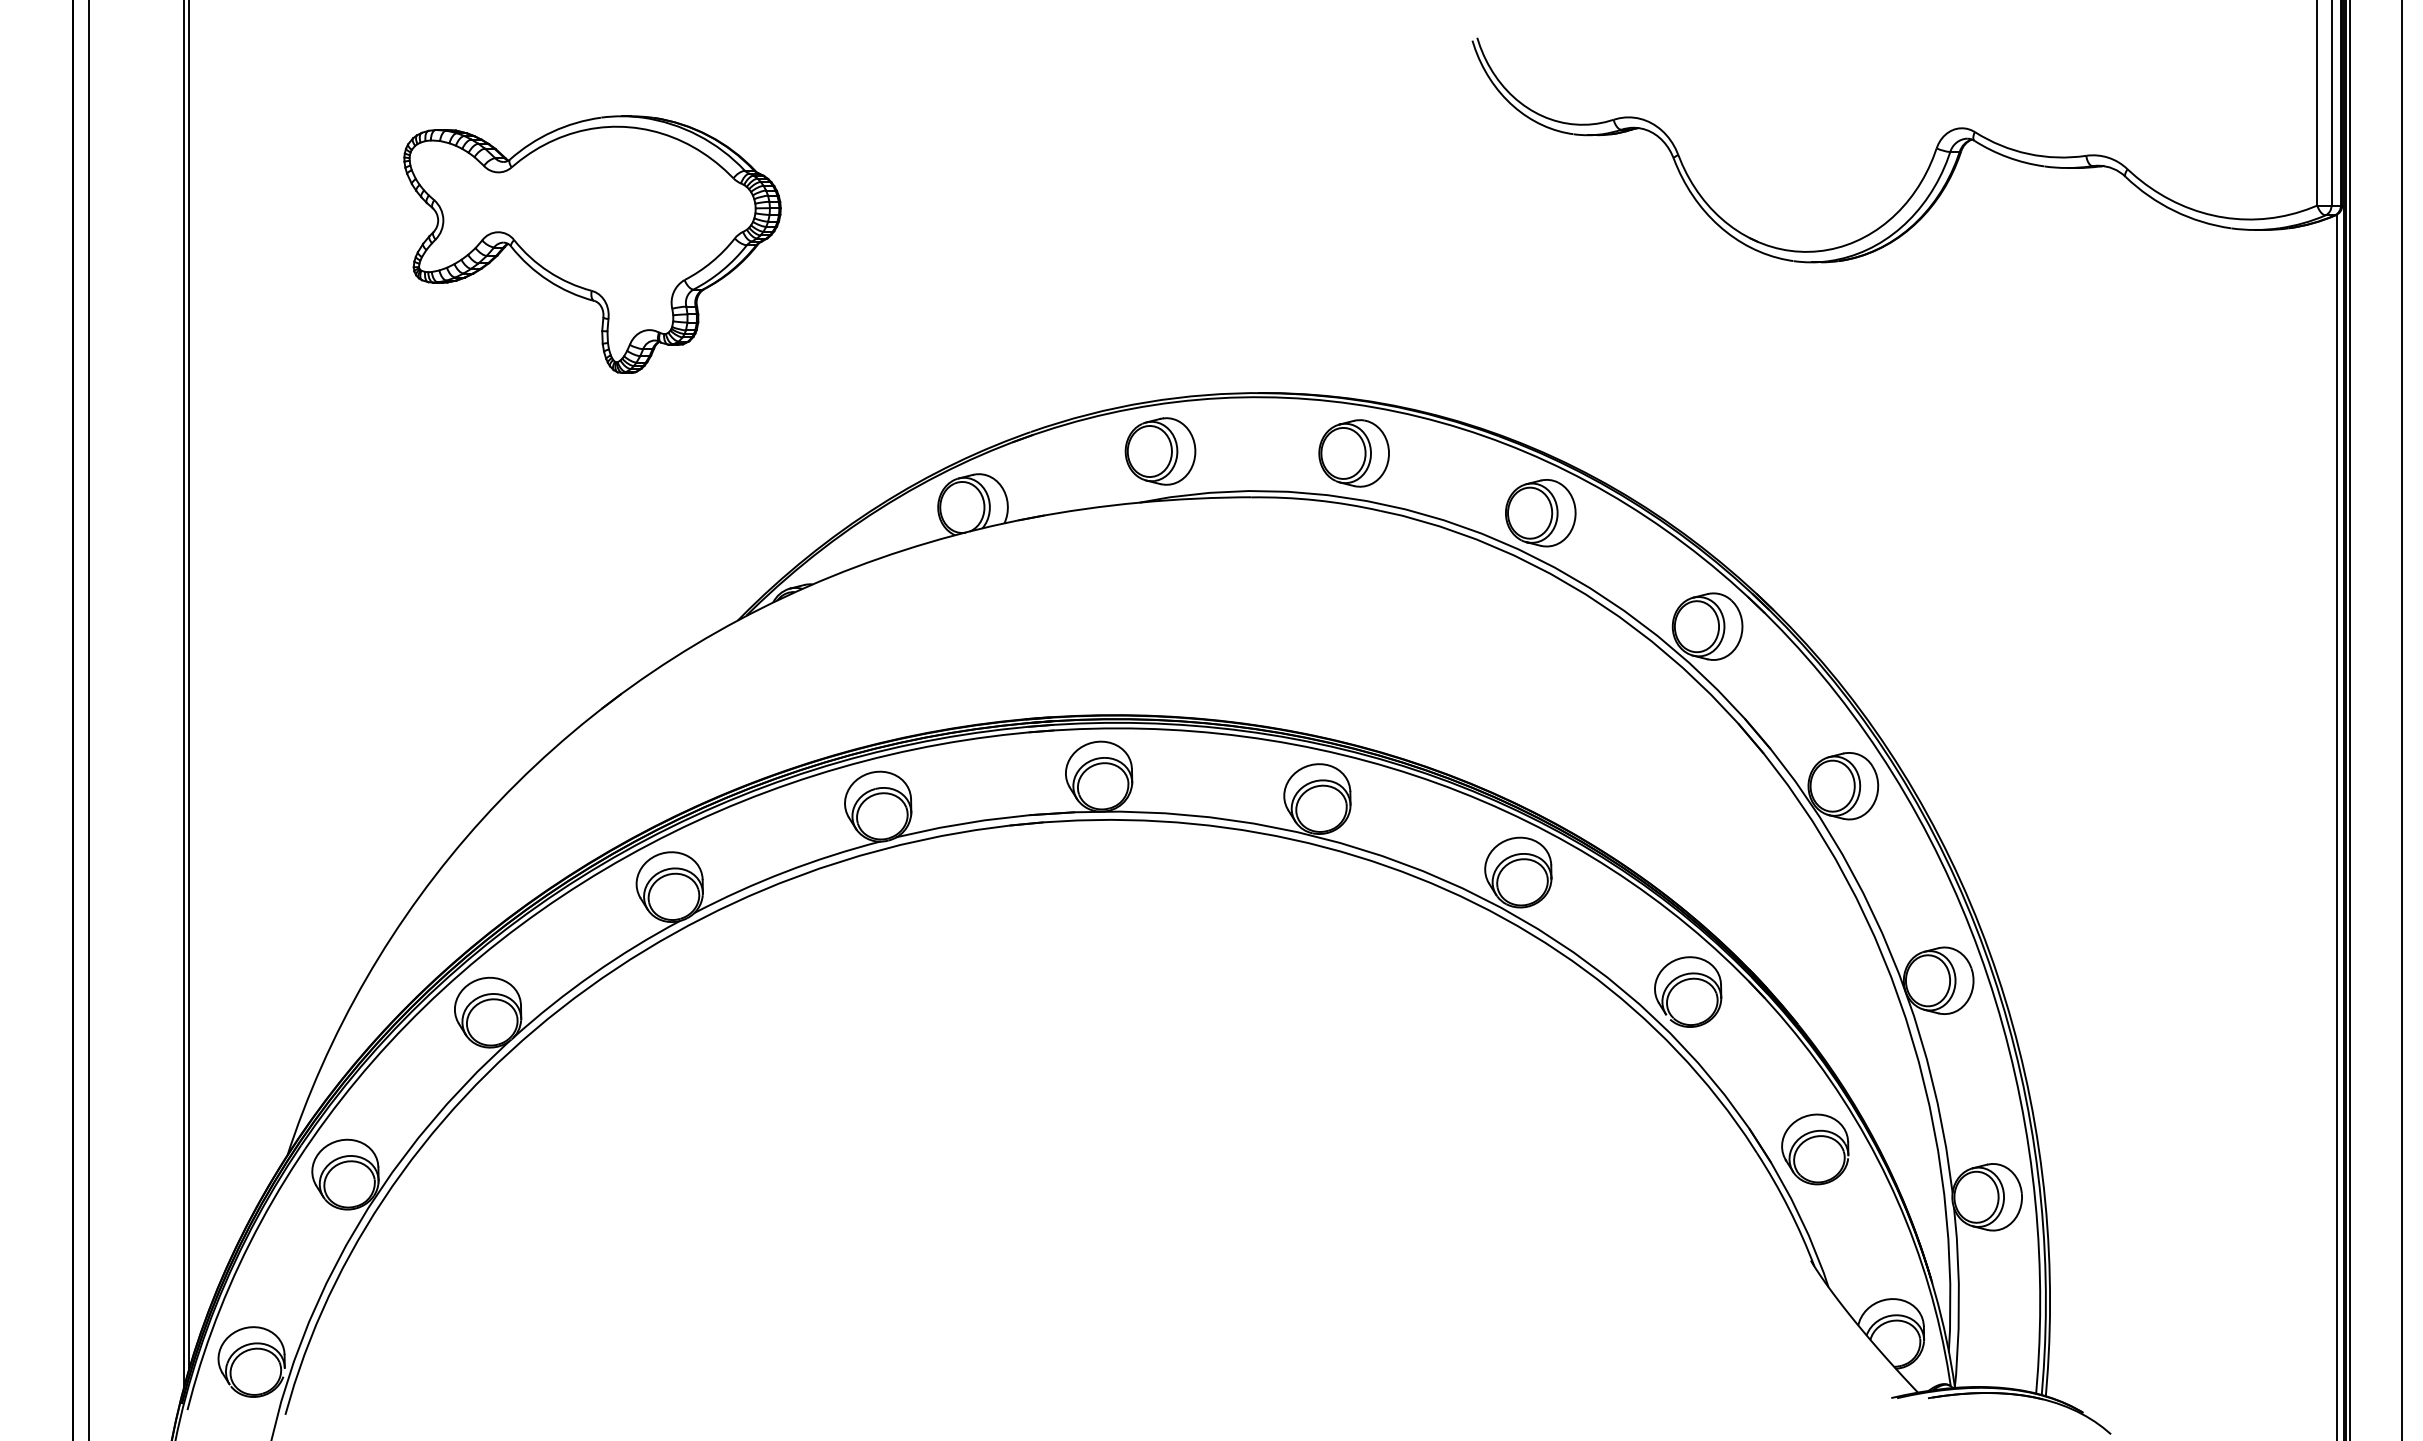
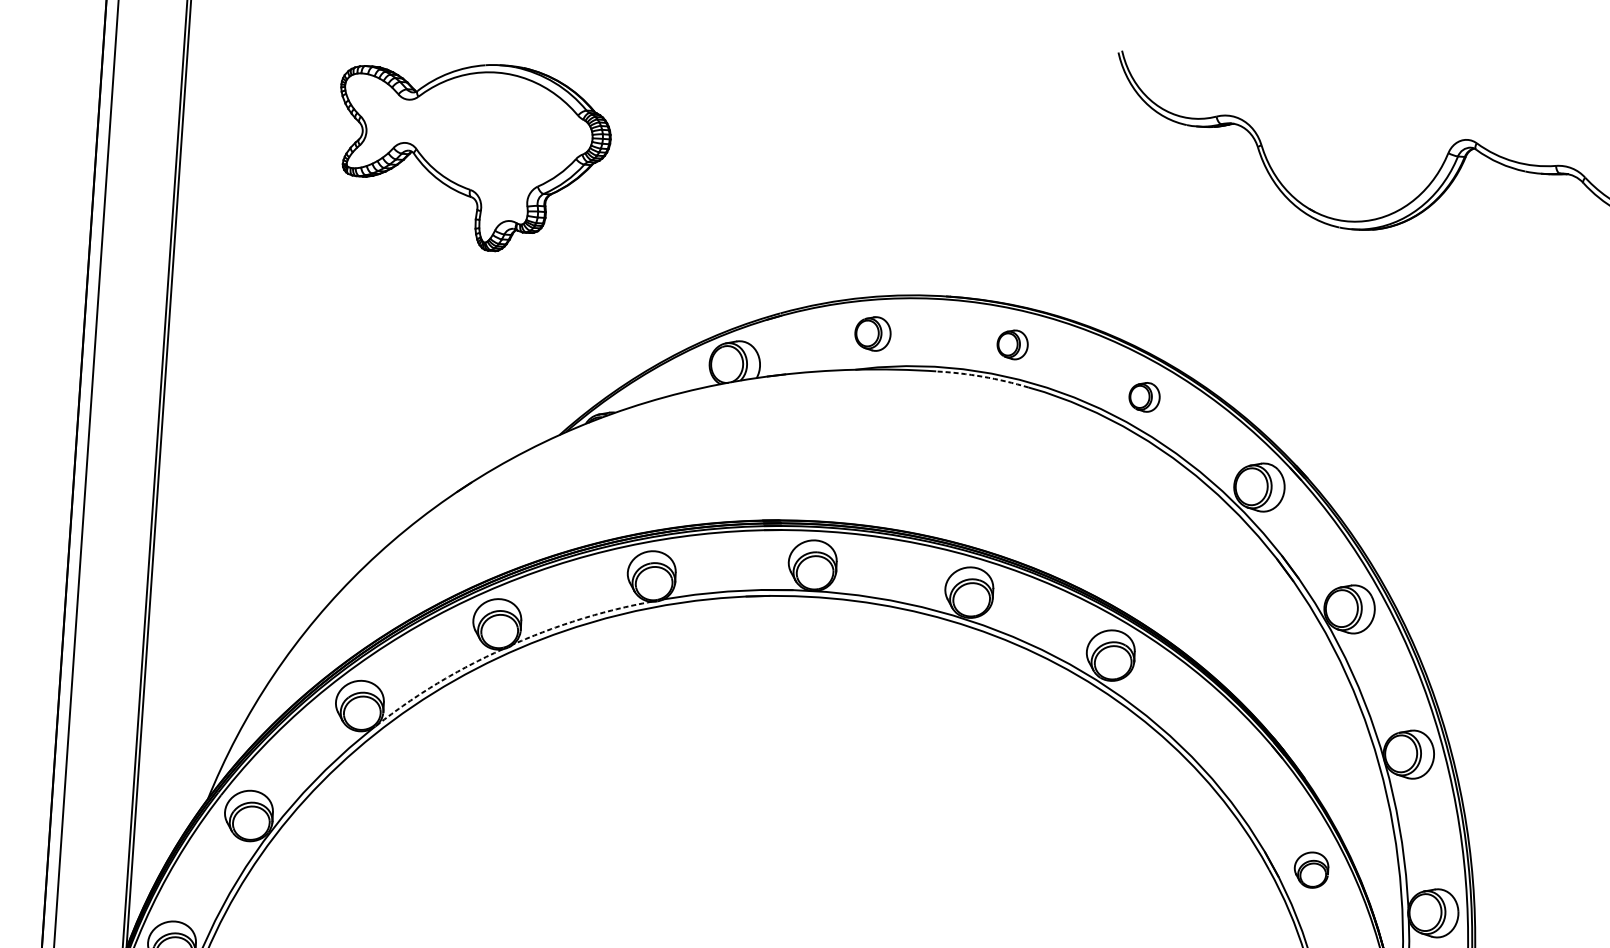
part: (1160, 451) -> (872, 333), size x0.7
part: (1353, 453) -> (1012, 344), size x0.6
arc: (1316, 500) -> (983, 376), solid -> dashed
part: (1540, 513) -> (1144, 397), size x0.6
arc: (785, 871) -> (581, 618), solid -> dashed
arc: (593, 974) -> (437, 683), solid -> dashed
part: (1688, 991) -> (1227, 749), removed
part: (1815, 1149) -> (1311, 870), size x0.7

